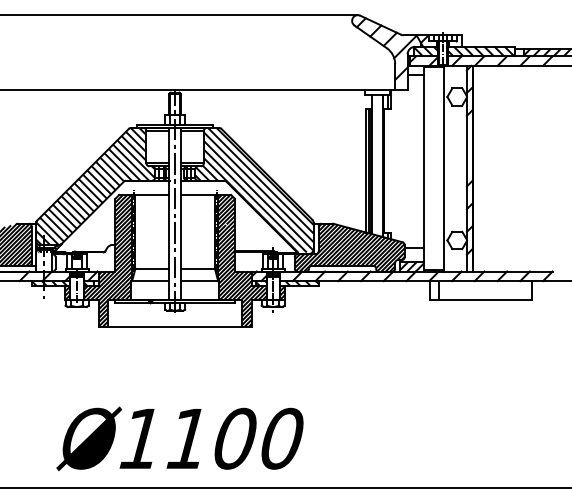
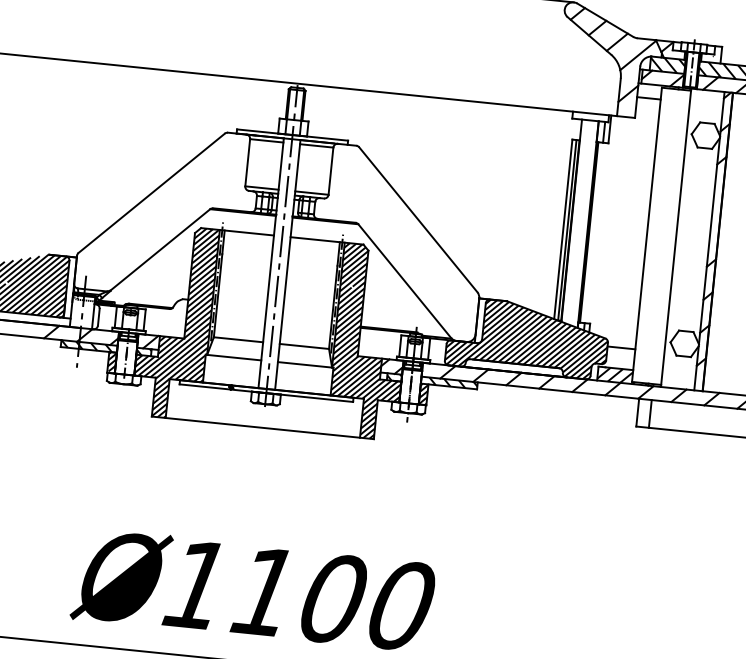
hatch: (95, 186) -> (167, 212), removed
hatch: (254, 190) -> (398, 241), removed

